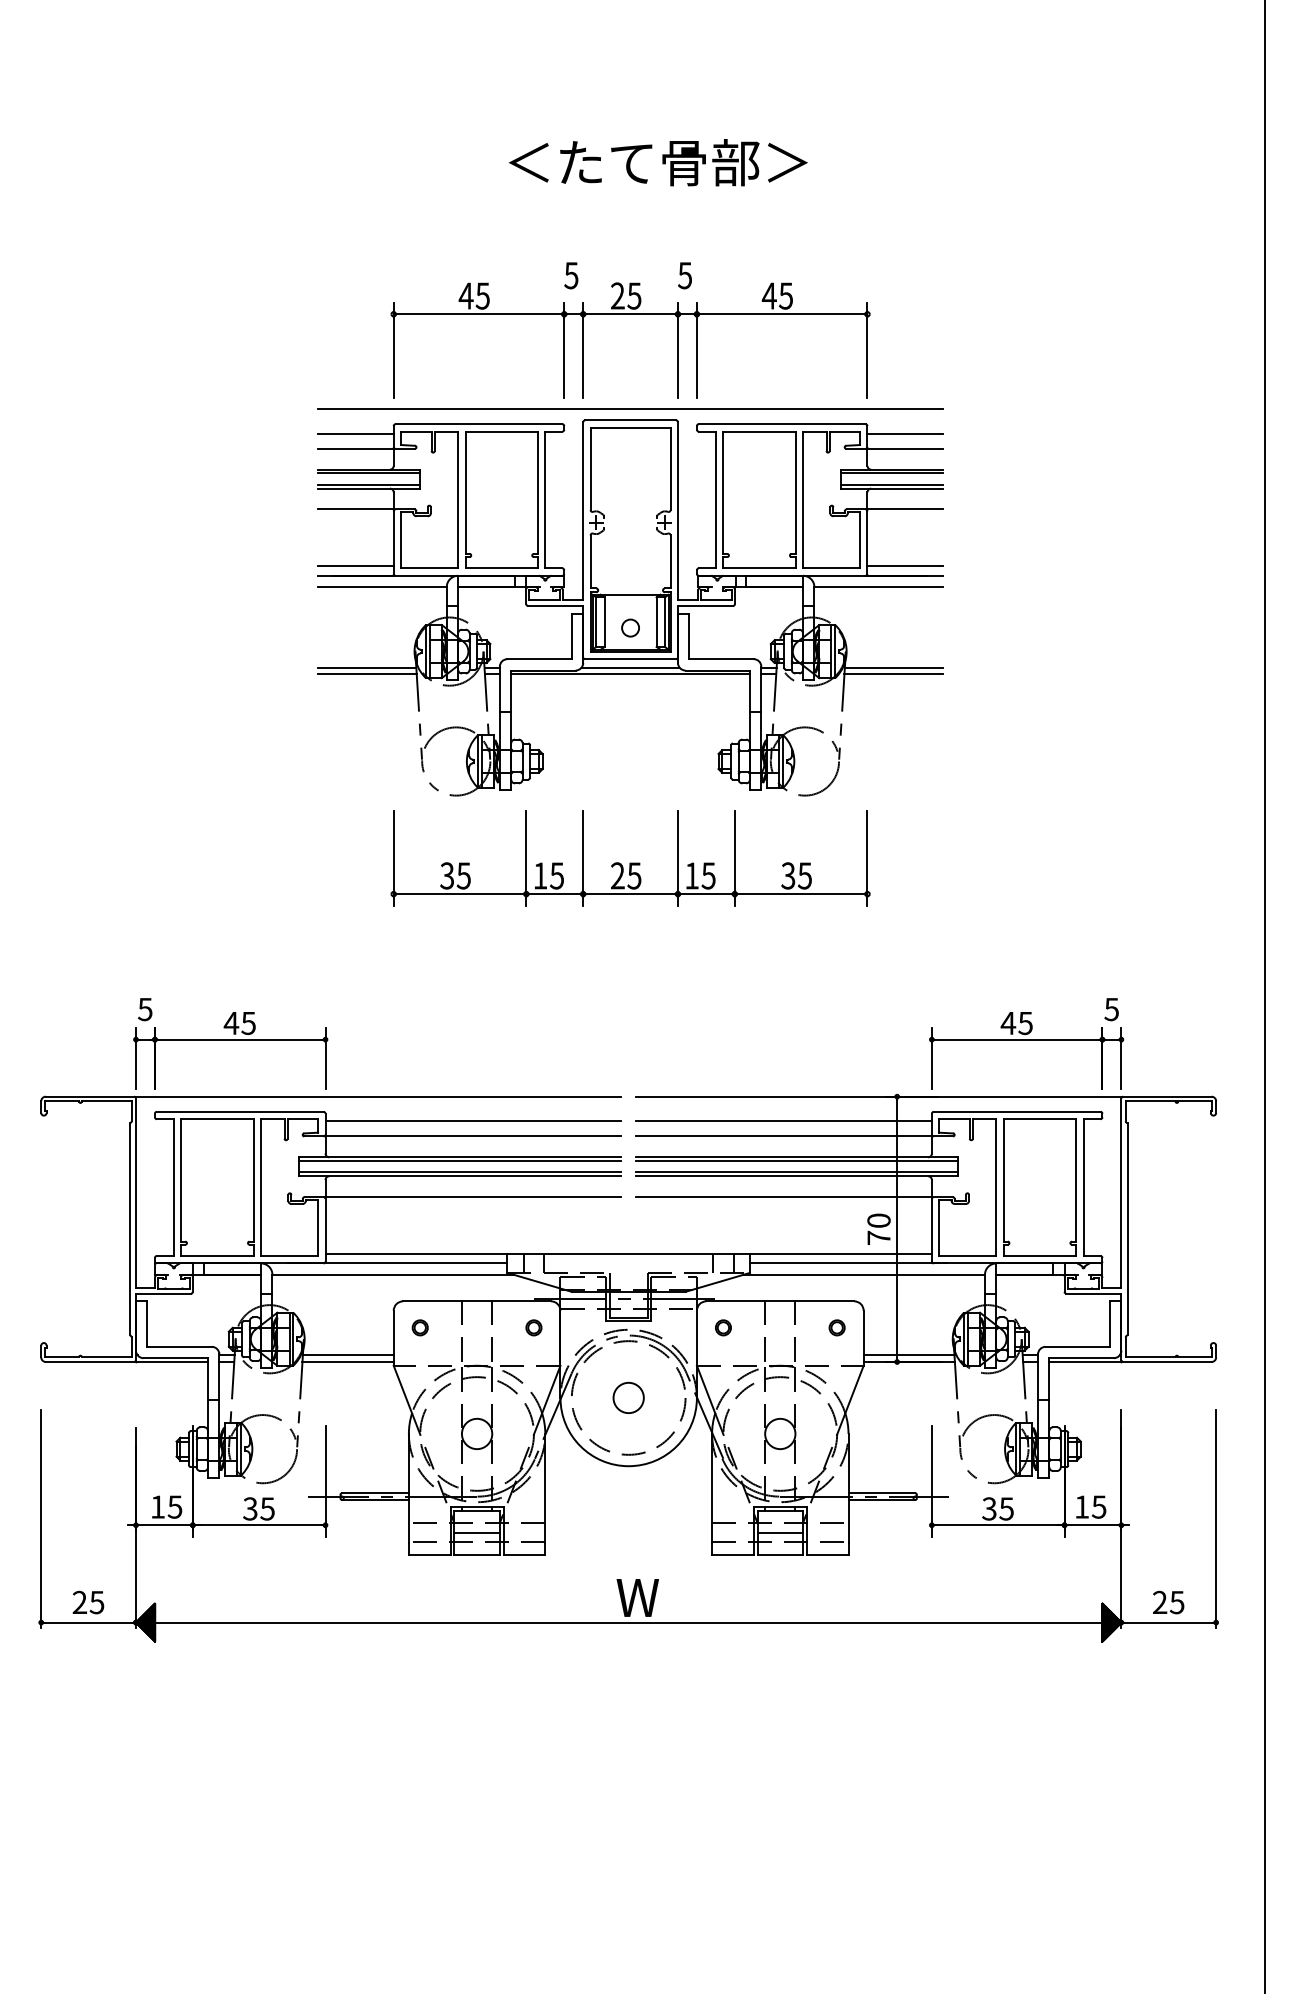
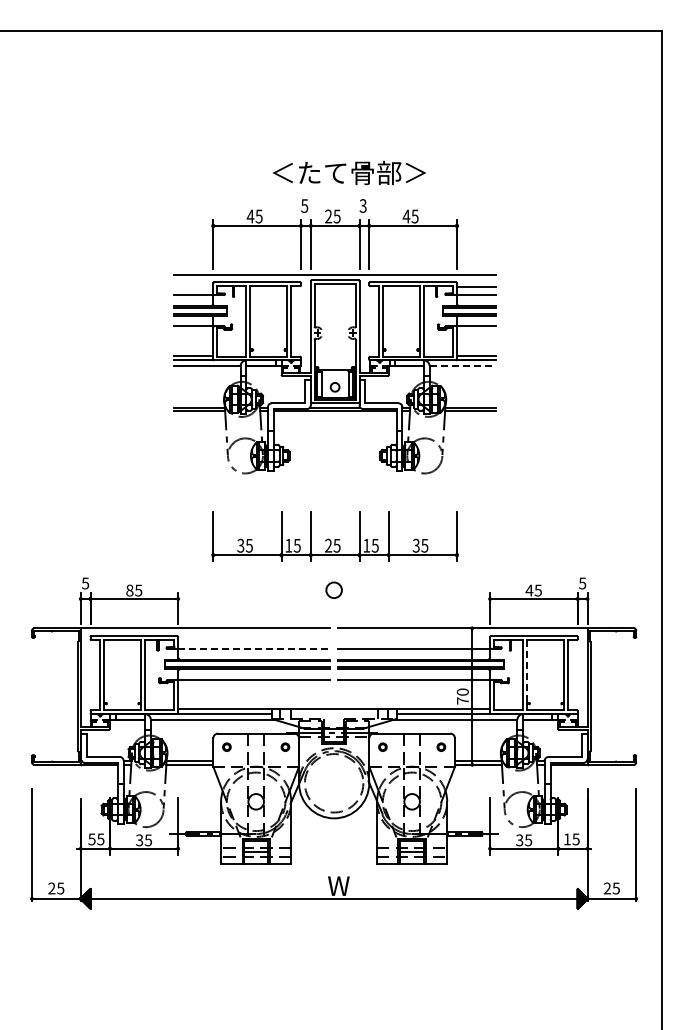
text: (656, 161) -> (348, 172), moved
text: (685, 274) -> (363, 205), 5 -> 3
line: (355, 434) -> (193, 287), removed
line: (880, 587) -> (463, 366), solid -> dashed
part: (629, 857) -> (334, 536), moved
text: (230, 1023) -> (129, 590), 45 -> 85
line: (473, 1122) -> (254, 641), removed
line: (784, 1122) -> (414, 641), removed
line: (473, 1135) -> (254, 648), solid -> dashed
line: (1004, 1180) -> (527, 671), solid -> dashed
circle: (627, 1396) -> (333, 589), moved
text: (156, 1507) -> (91, 839), 15 -> 55

